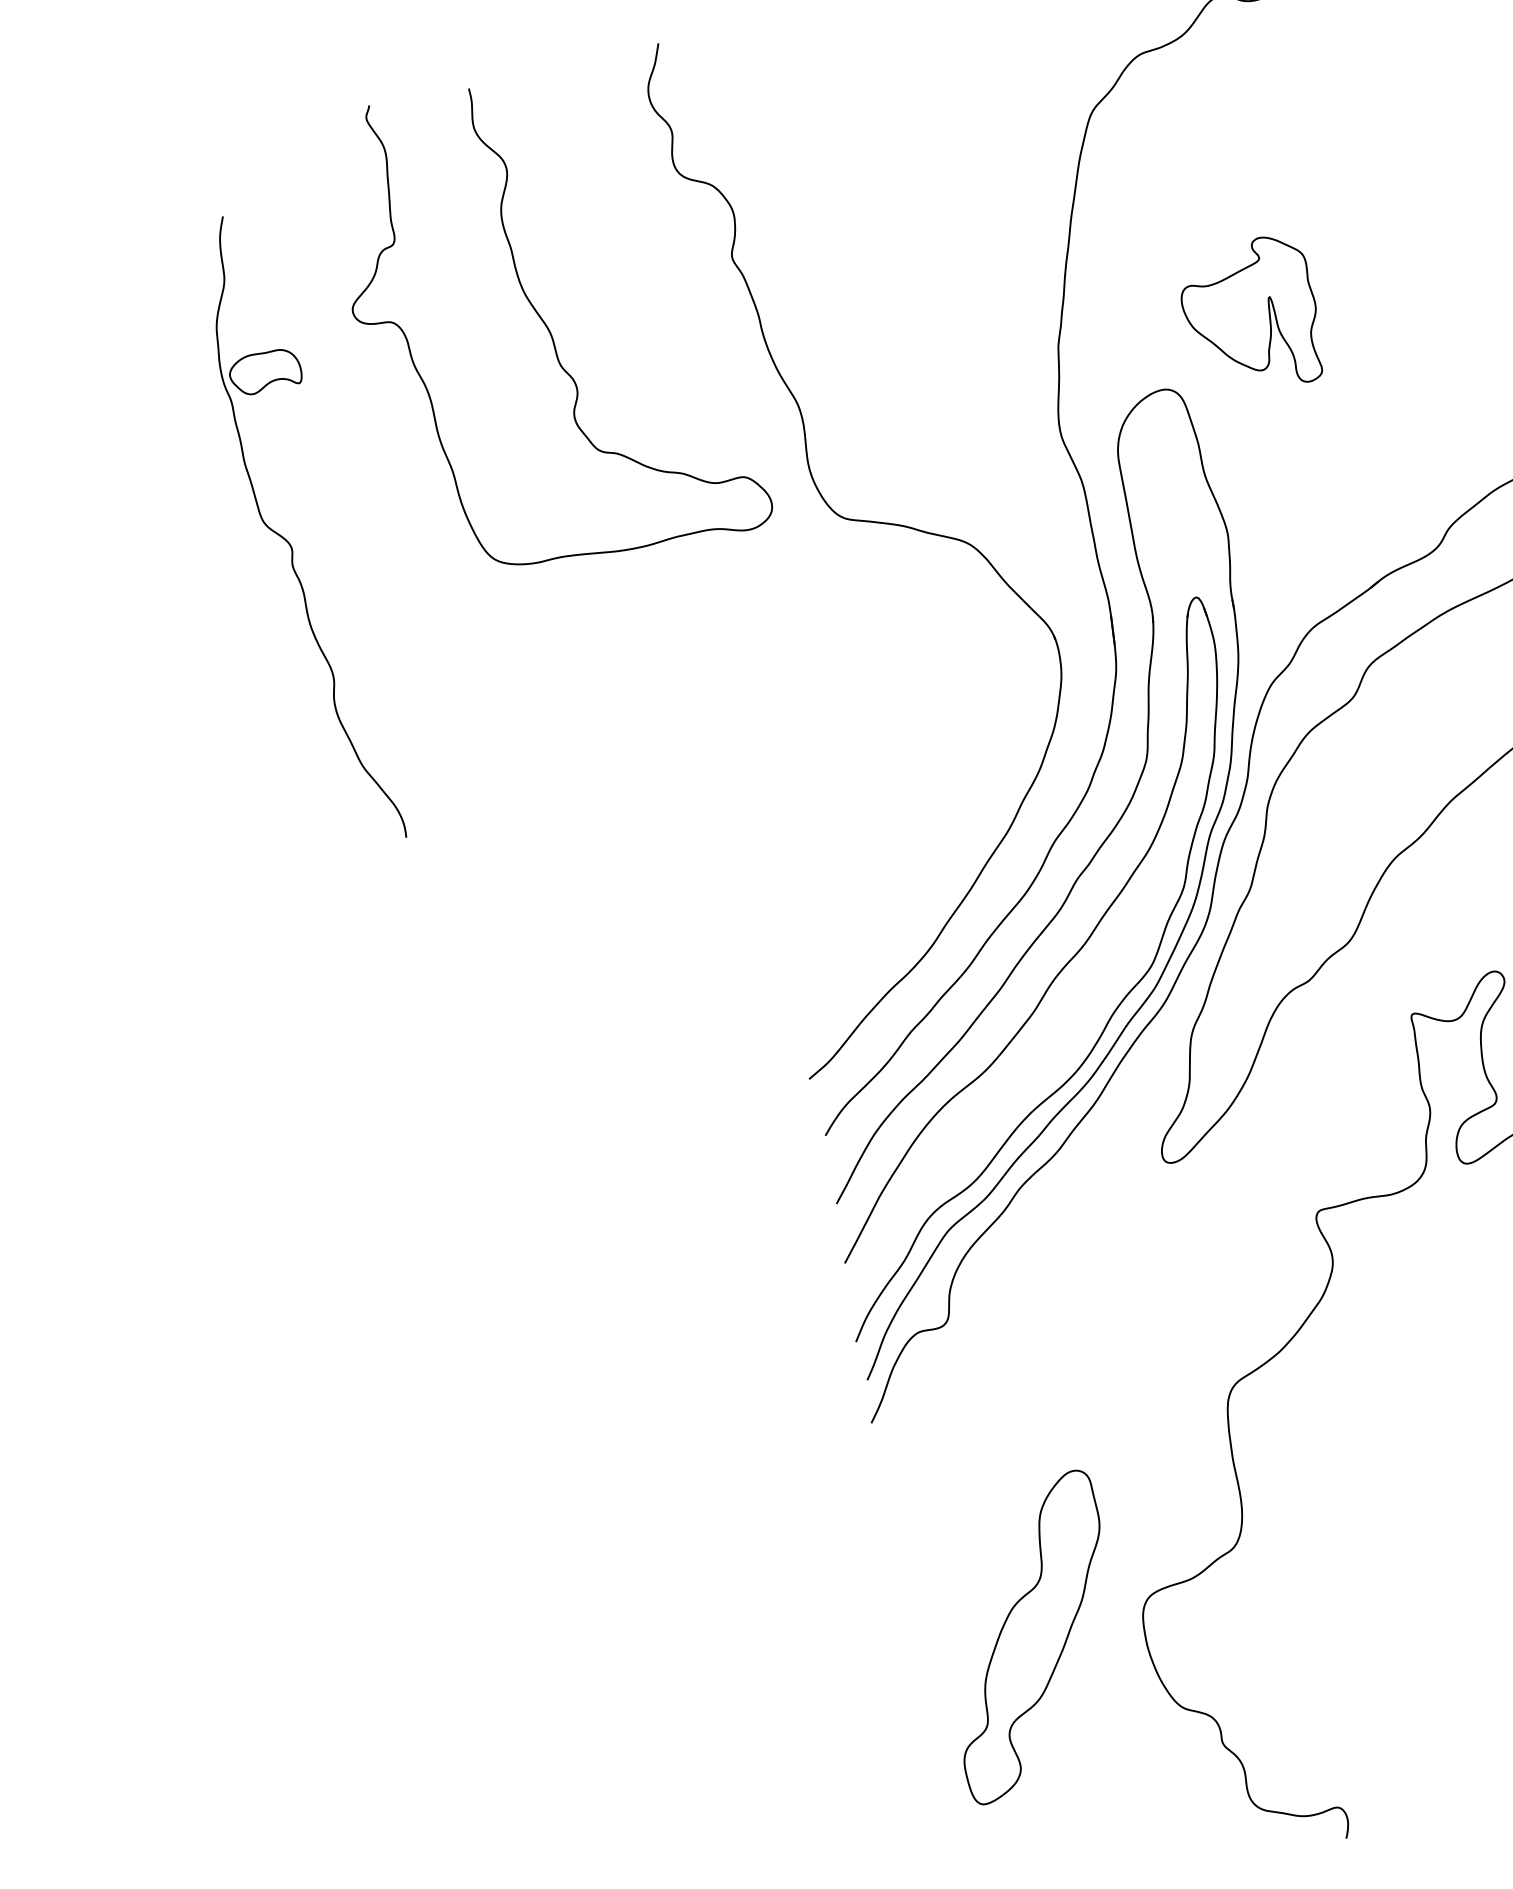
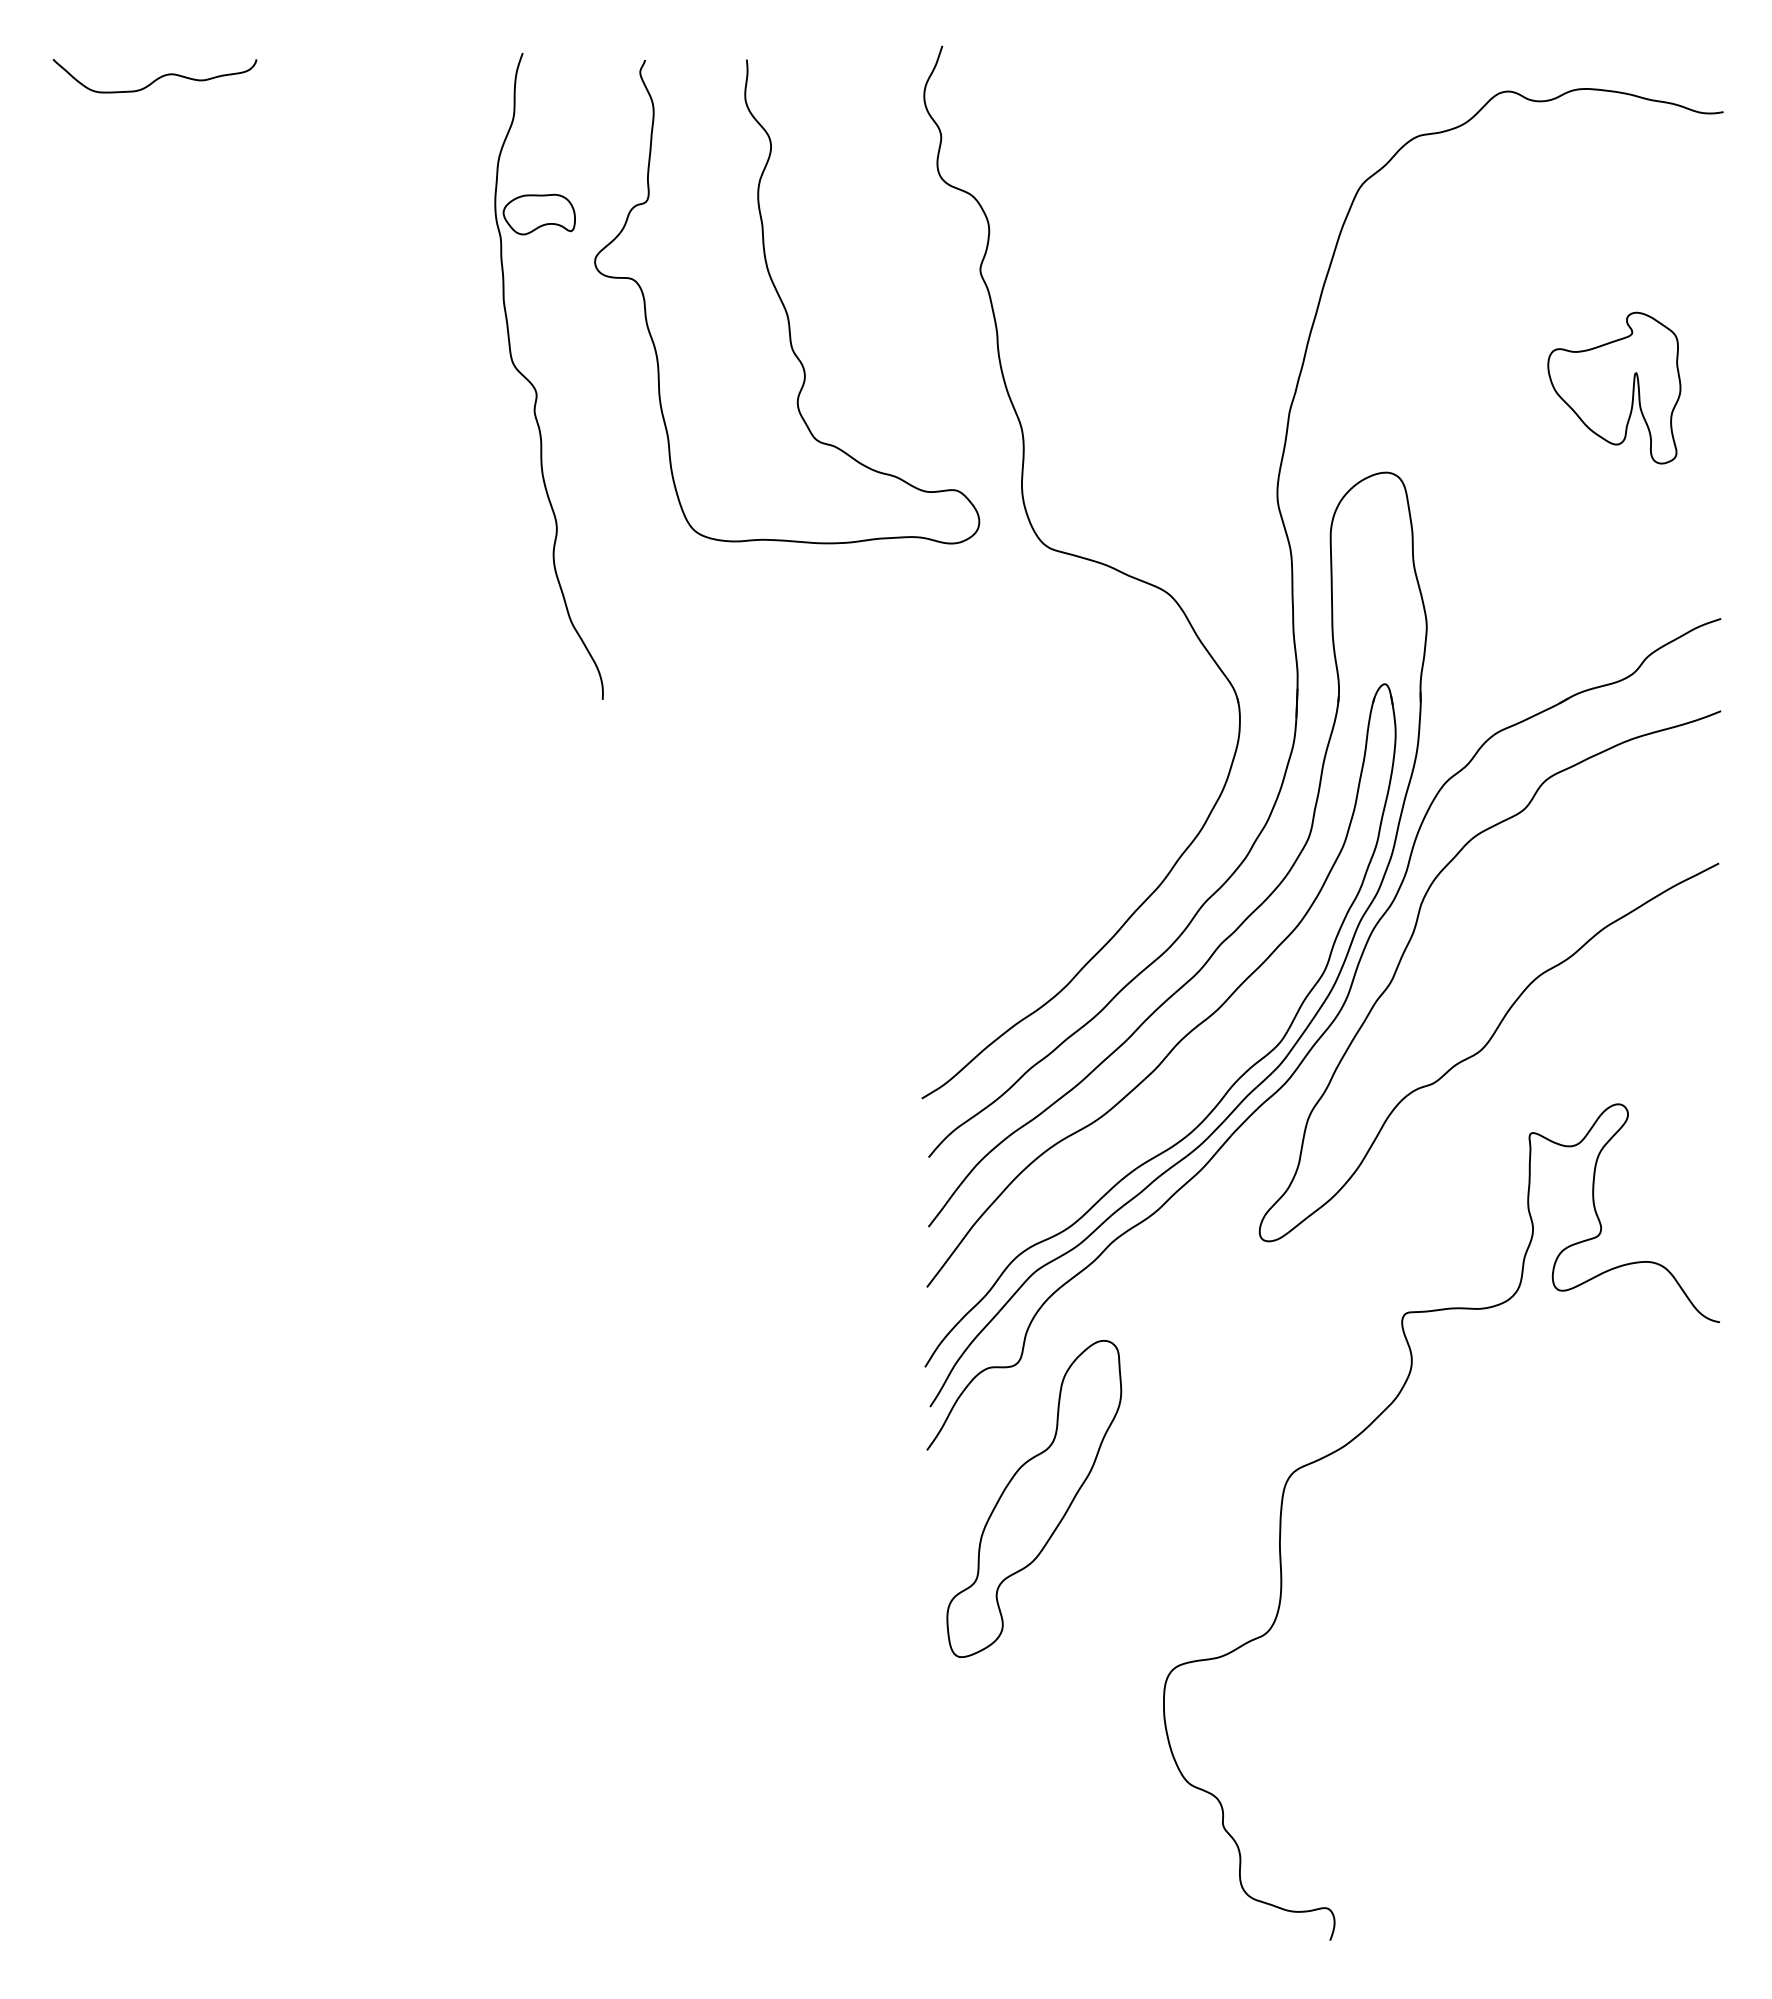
part: (1250, 314) -> (1614, 387), moved
part: (287, 539) -> (533, 384), moved
part: (1031, 1637) -> (1034, 1499), moved

